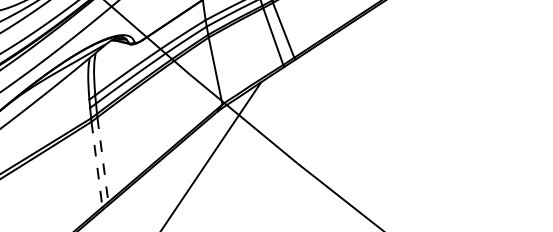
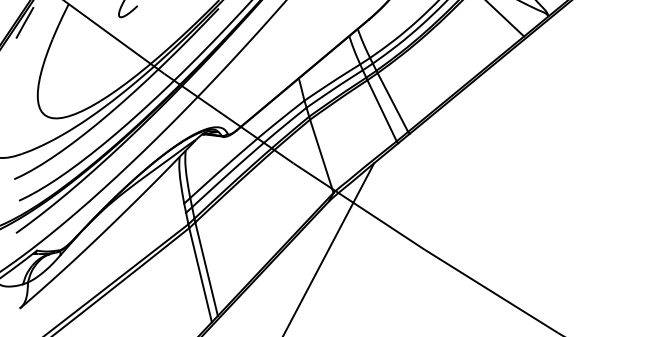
line: (102, 160) -> (206, 269), dashed -> solid
line: (96, 164) -> (200, 275), dashed -> solid

